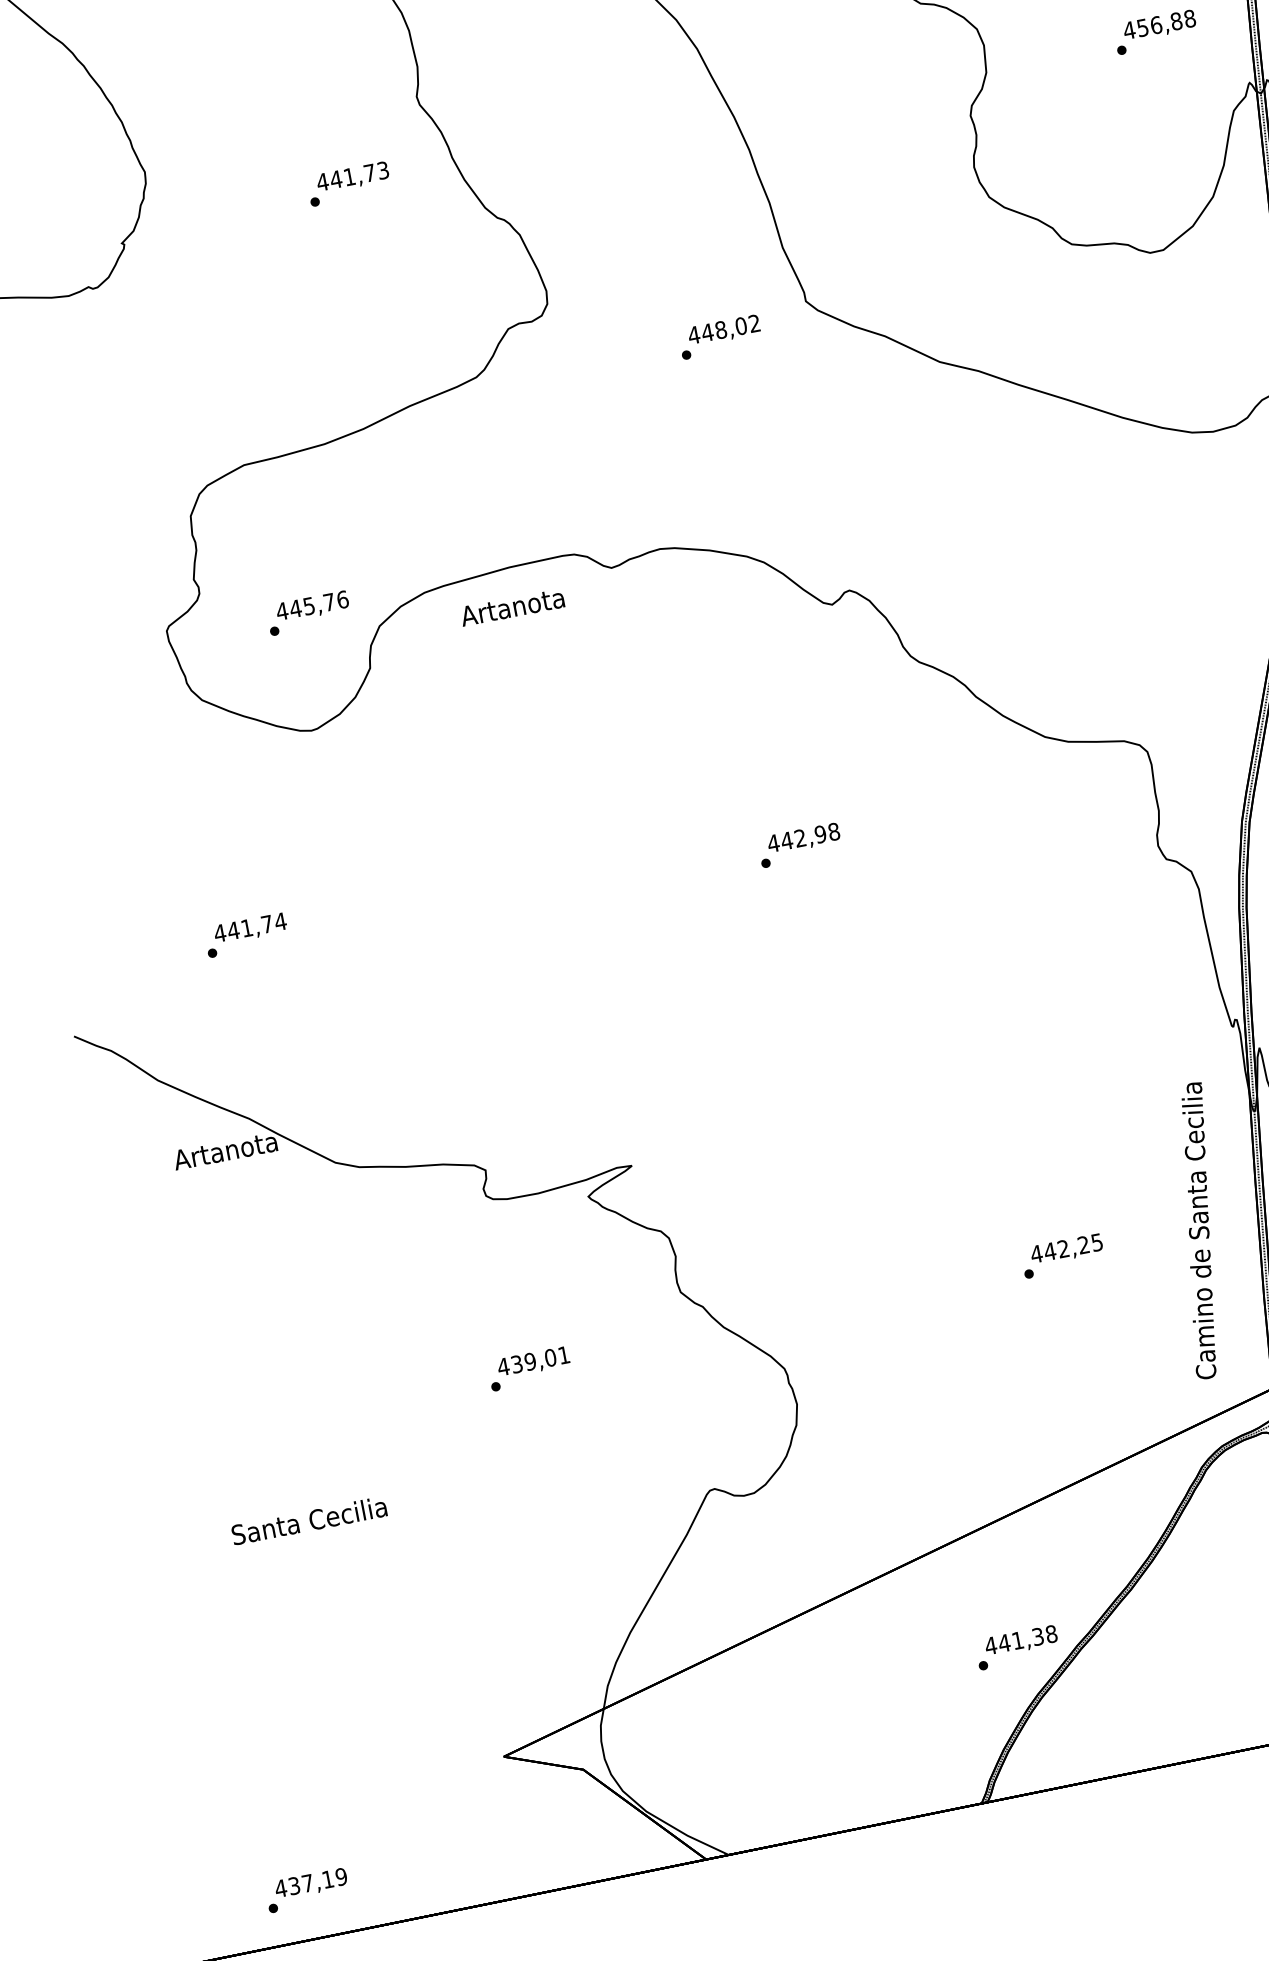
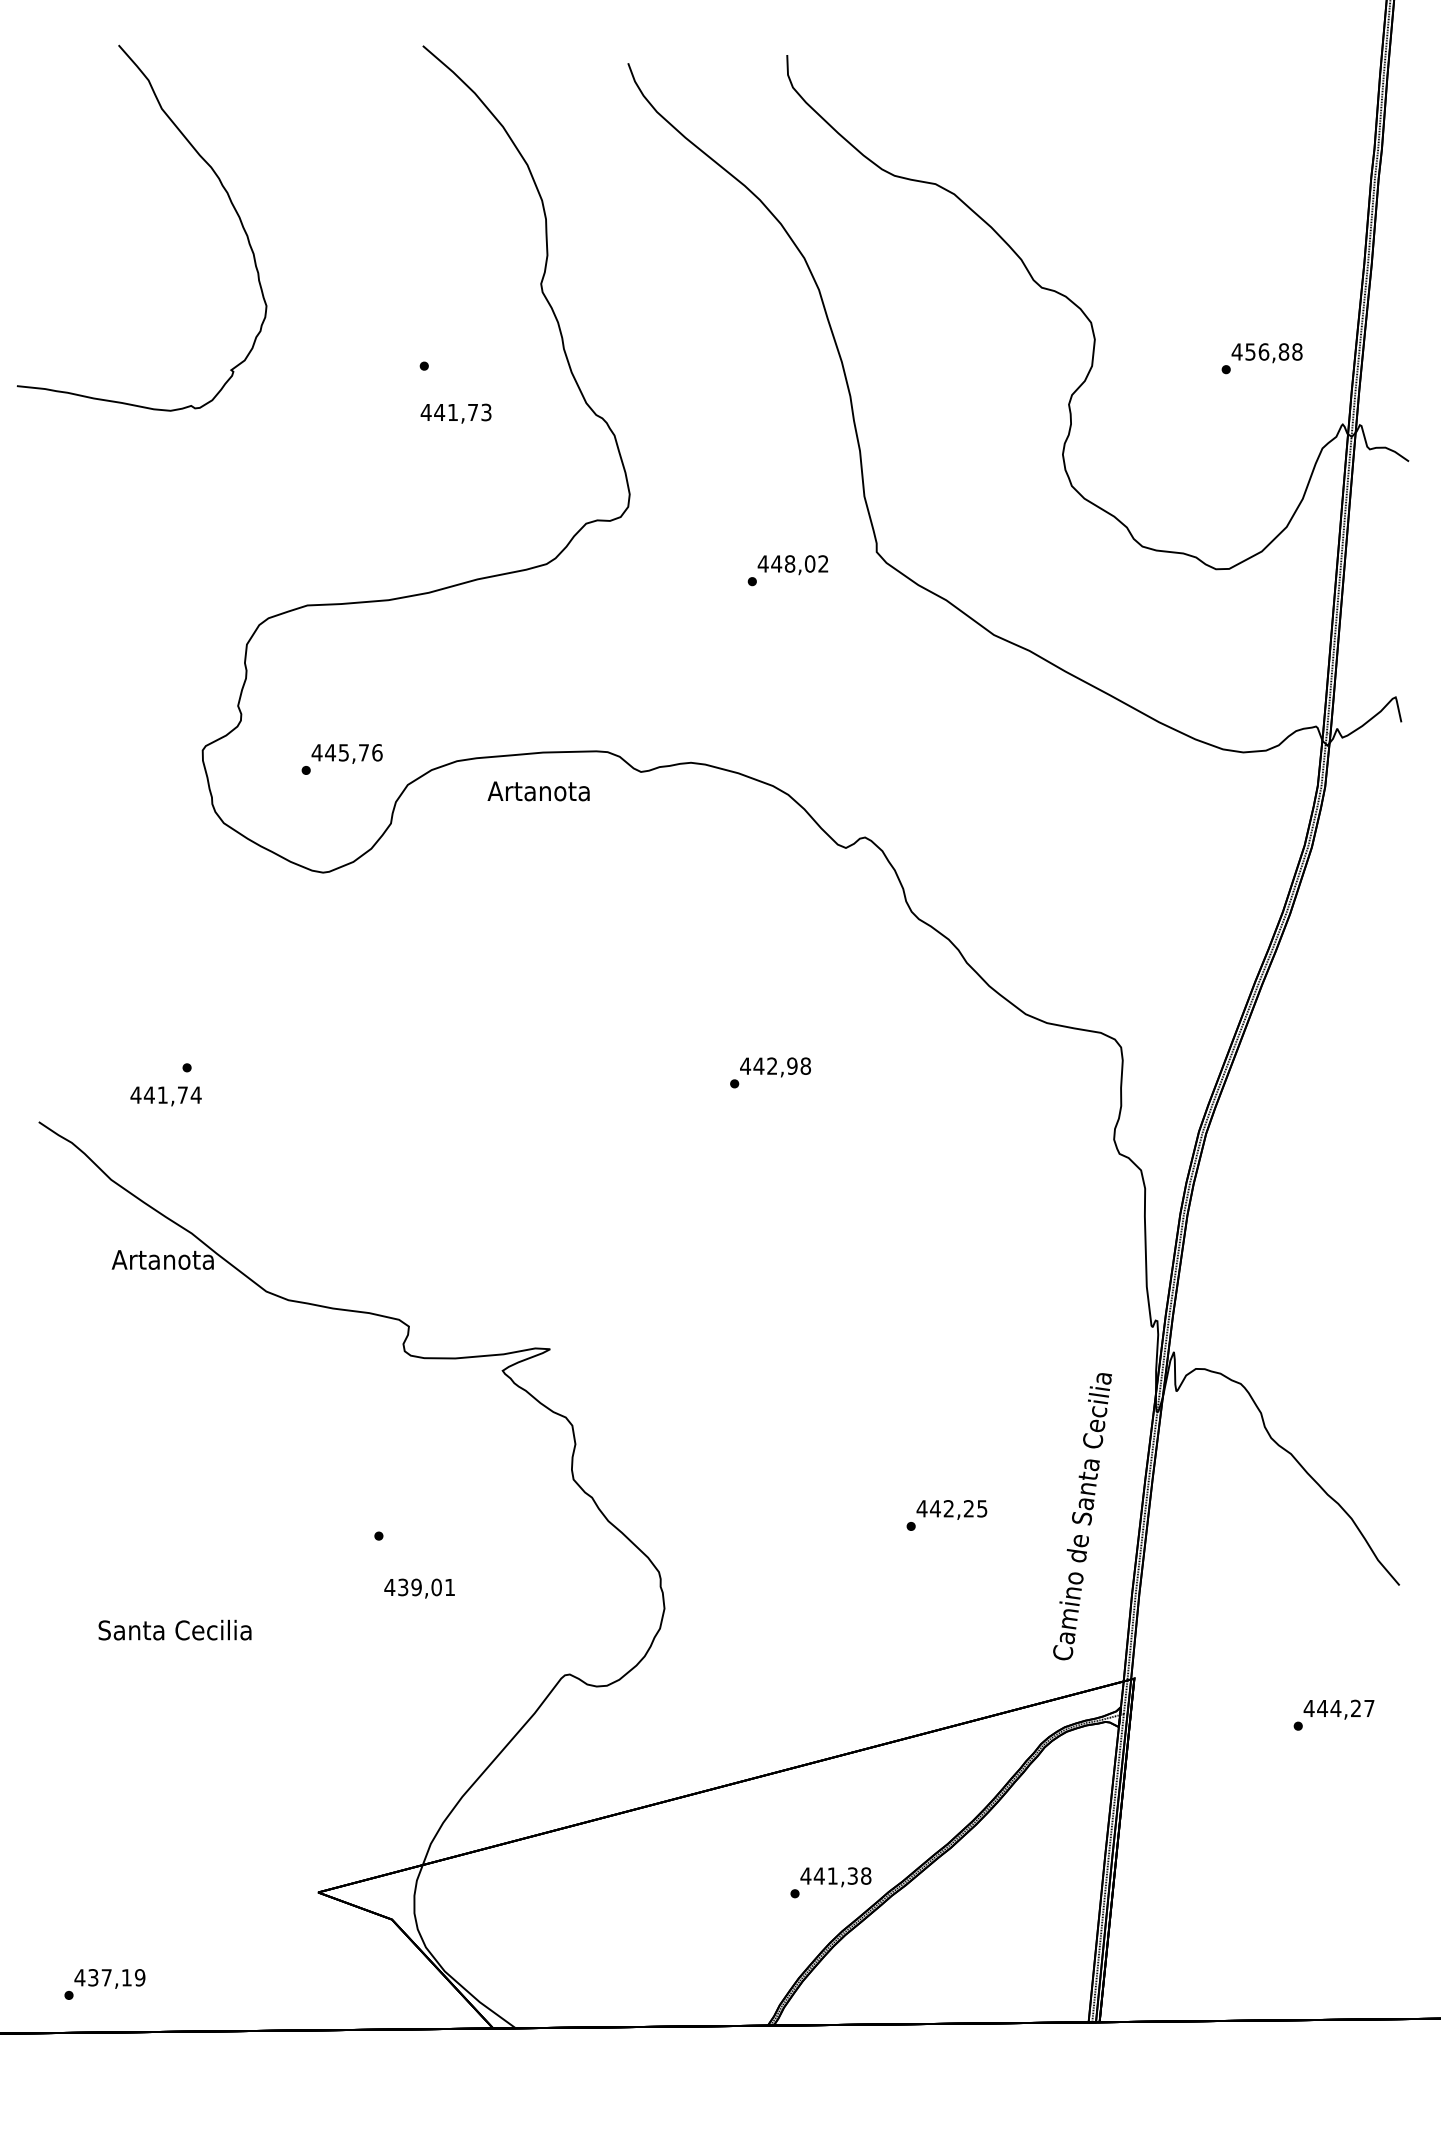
text: (352, 177) -> (455, 413), moved
text: (249, 928) -> (165, 1096), moved
text: (533, 1362) -> (419, 1588), moved

